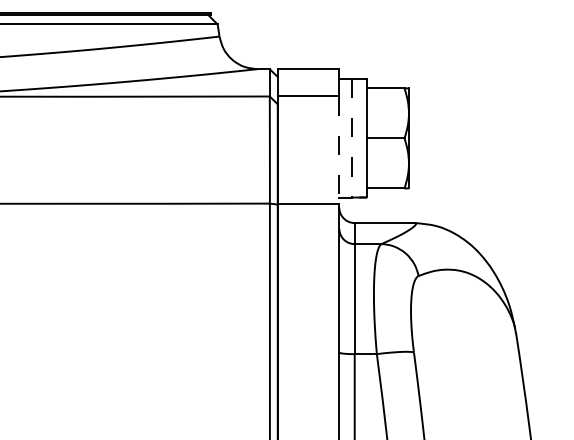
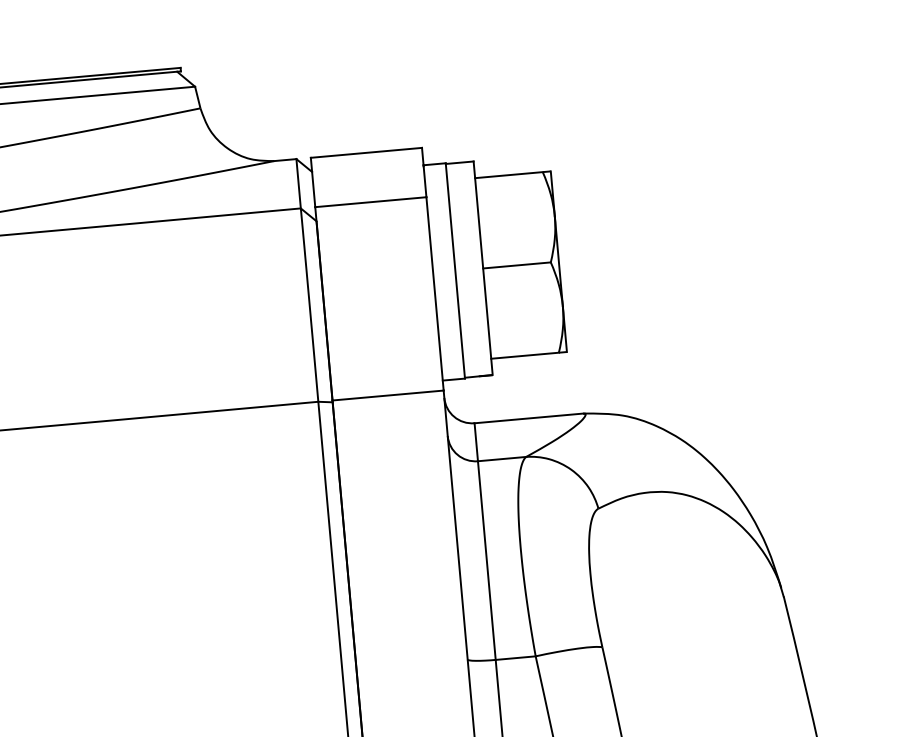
line: (351, 138) -> (455, 271), dashed -> solid
line: (339, 150) -> (435, 294), dashed -> solid

